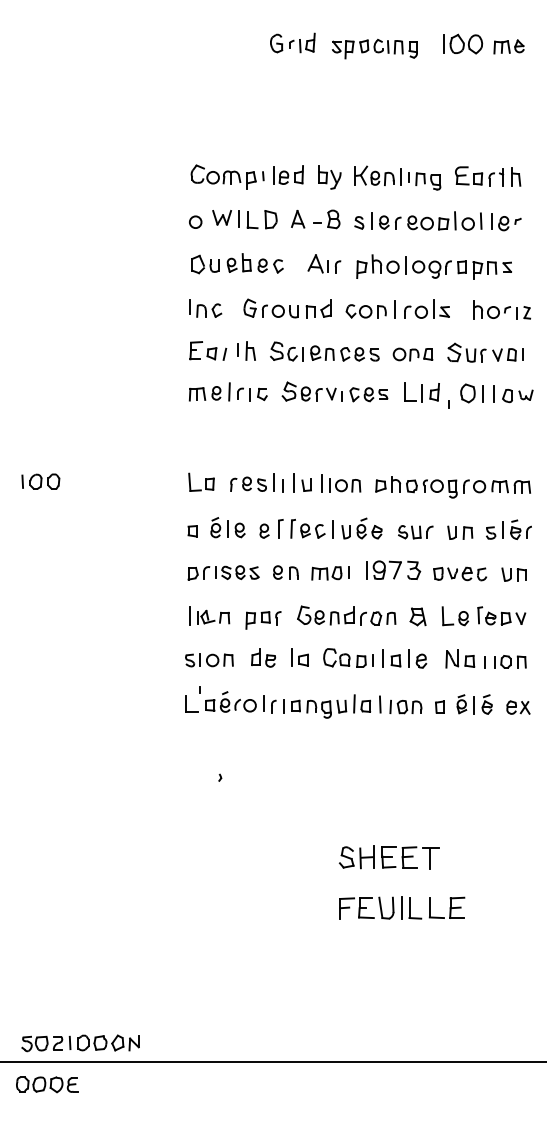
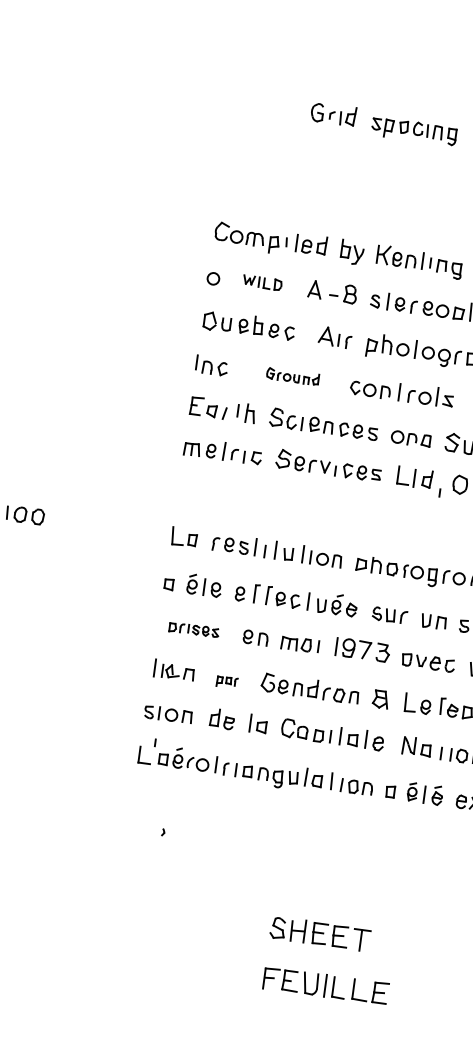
part: (244, 219) -> (262, 282), size x0.6
part: (287, 308) -> (292, 376), size x0.6
part: (223, 572) -> (194, 629), size x0.7
part: (263, 620) -> (227, 682), size x0.6

